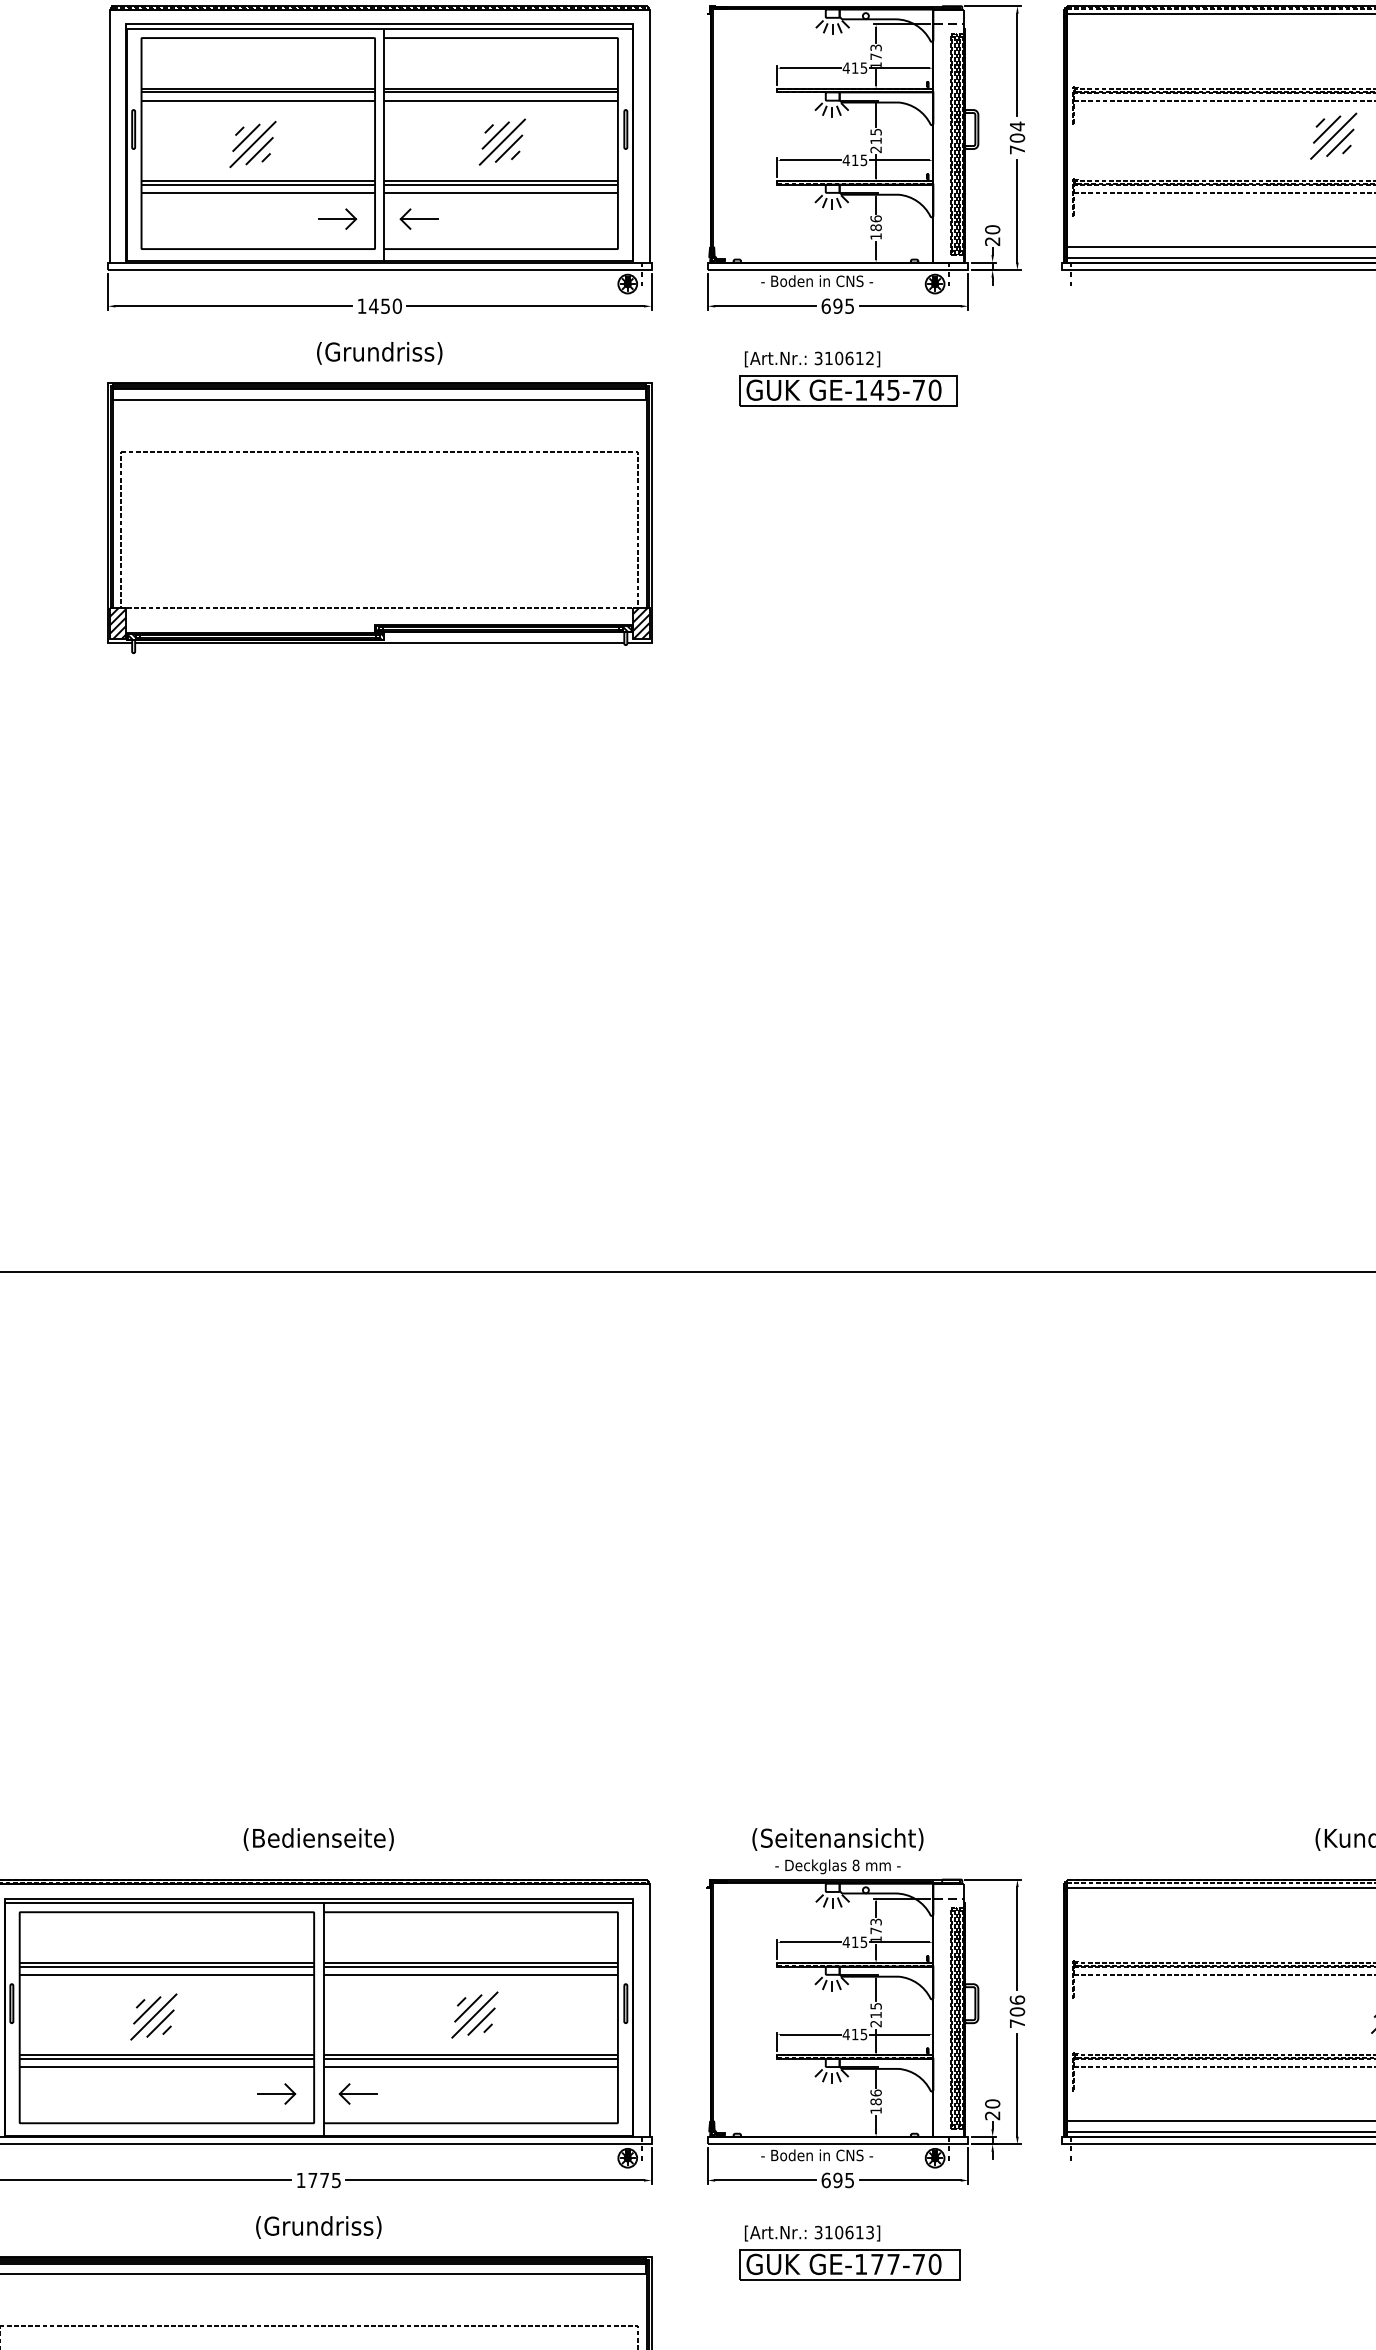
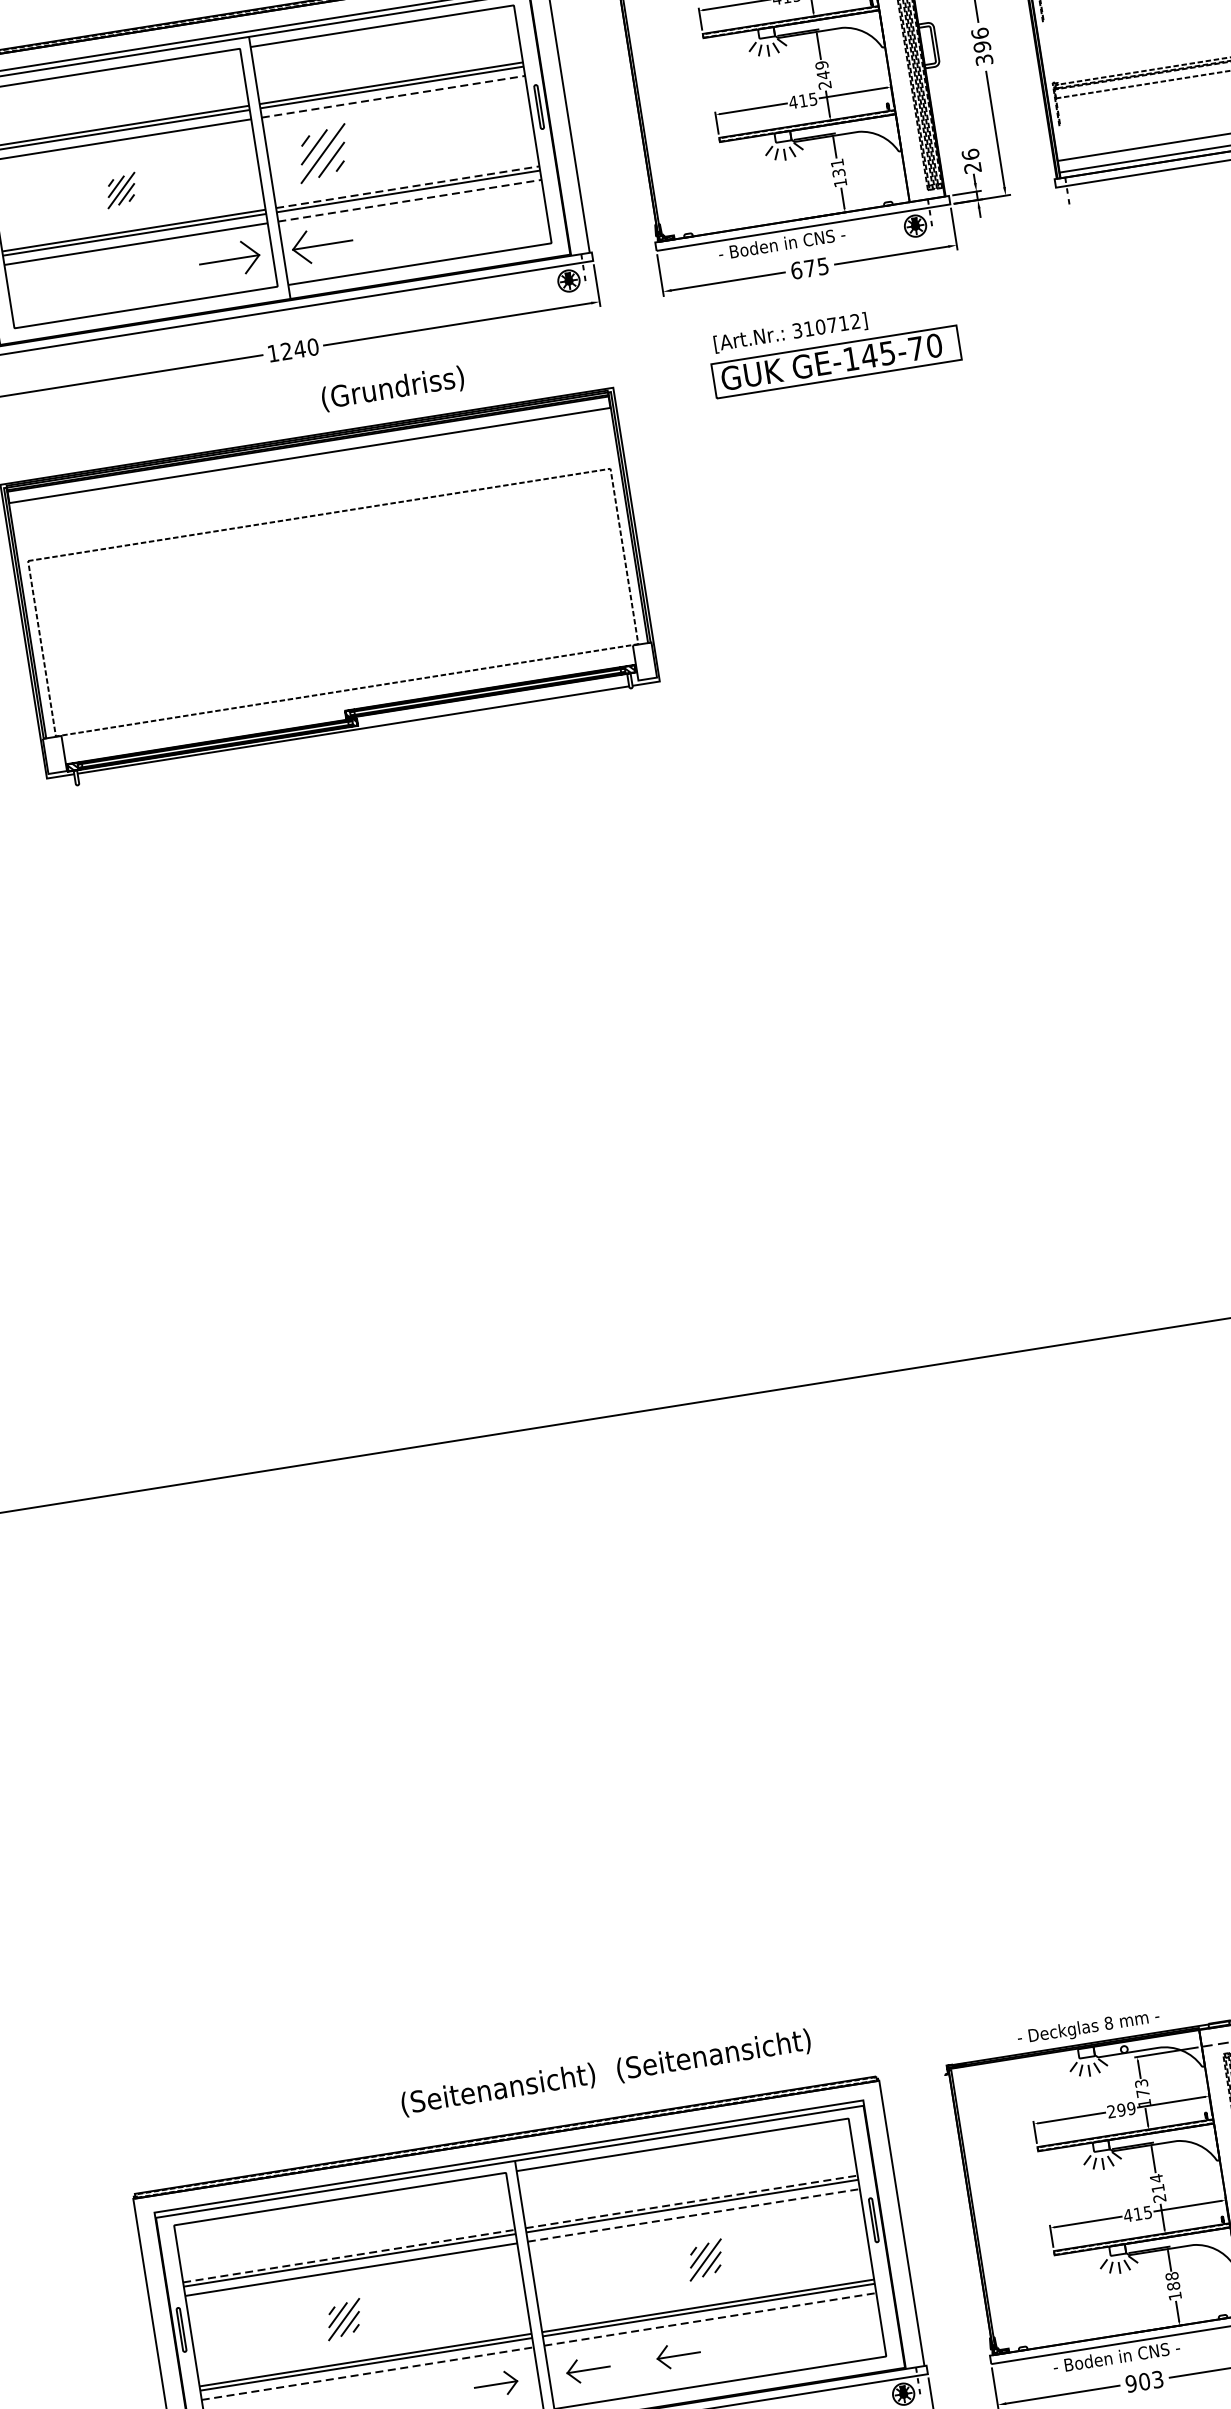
line: (501, 100) -> (393, 96), solid -> dashed
text: (875, 136) -> (821, 70), 215 -> 249
text: (1017, 137) -> (982, 46), 704 -> 396
part: (501, 141) -> (321, 153), moved
part: (252, 144) -> (120, 190), size x0.6
line: (501, 180) -> (408, 186), solid -> dashed
line: (501, 192) -> (410, 200), solid -> dashed
part: (337, 218) -> (229, 258), size x1.4
part: (418, 218) -> (321, 244), size x1.4
text: (875, 223) -> (837, 168), 186 -> 131
text: (992, 229) -> (970, 154), 20 -> 26
text: (379, 305) -> (292, 349), 1450 -> 1240
text: (837, 305) -> (809, 267), 695 -> 675
text: (379, 353) -> (392, 389), moved
text: (849, 358) -> (832, 325), 310612] -> 310712]
hatch: (117, 623) -> (54, 754), removed
hatch: (641, 623) -> (645, 661), removed
text: (318, 1839) -> (498, 2090), (Bedienseite) -> (Seitenansicht)
text: (837, 1839) -> (713, 2055), moved
text: (854, 1942) -> (1120, 2110), 415 -> 299
line: (167, 1962) -> (349, 2255), solid -> dashed
line: (471, 1962) -> (692, 2201), solid -> dashed
line: (471, 1974) -> (694, 2214), solid -> dashed
text: (875, 2005) -> (1155, 2177), 215 -> 214
part: (474, 2014) -> (705, 2259), size x0.7
part: (153, 2016) -> (343, 2319), size x0.7
line: (167, 2067) -> (368, 2374), solid -> dashed
line: (471, 2067) -> (711, 2319), solid -> dashed
text: (875, 2092) -> (1171, 2275), 186 -> 188
part: (437, 2093) -> (677, 2355), added
text: (837, 2180) -> (1144, 2381), 695 -> 903

